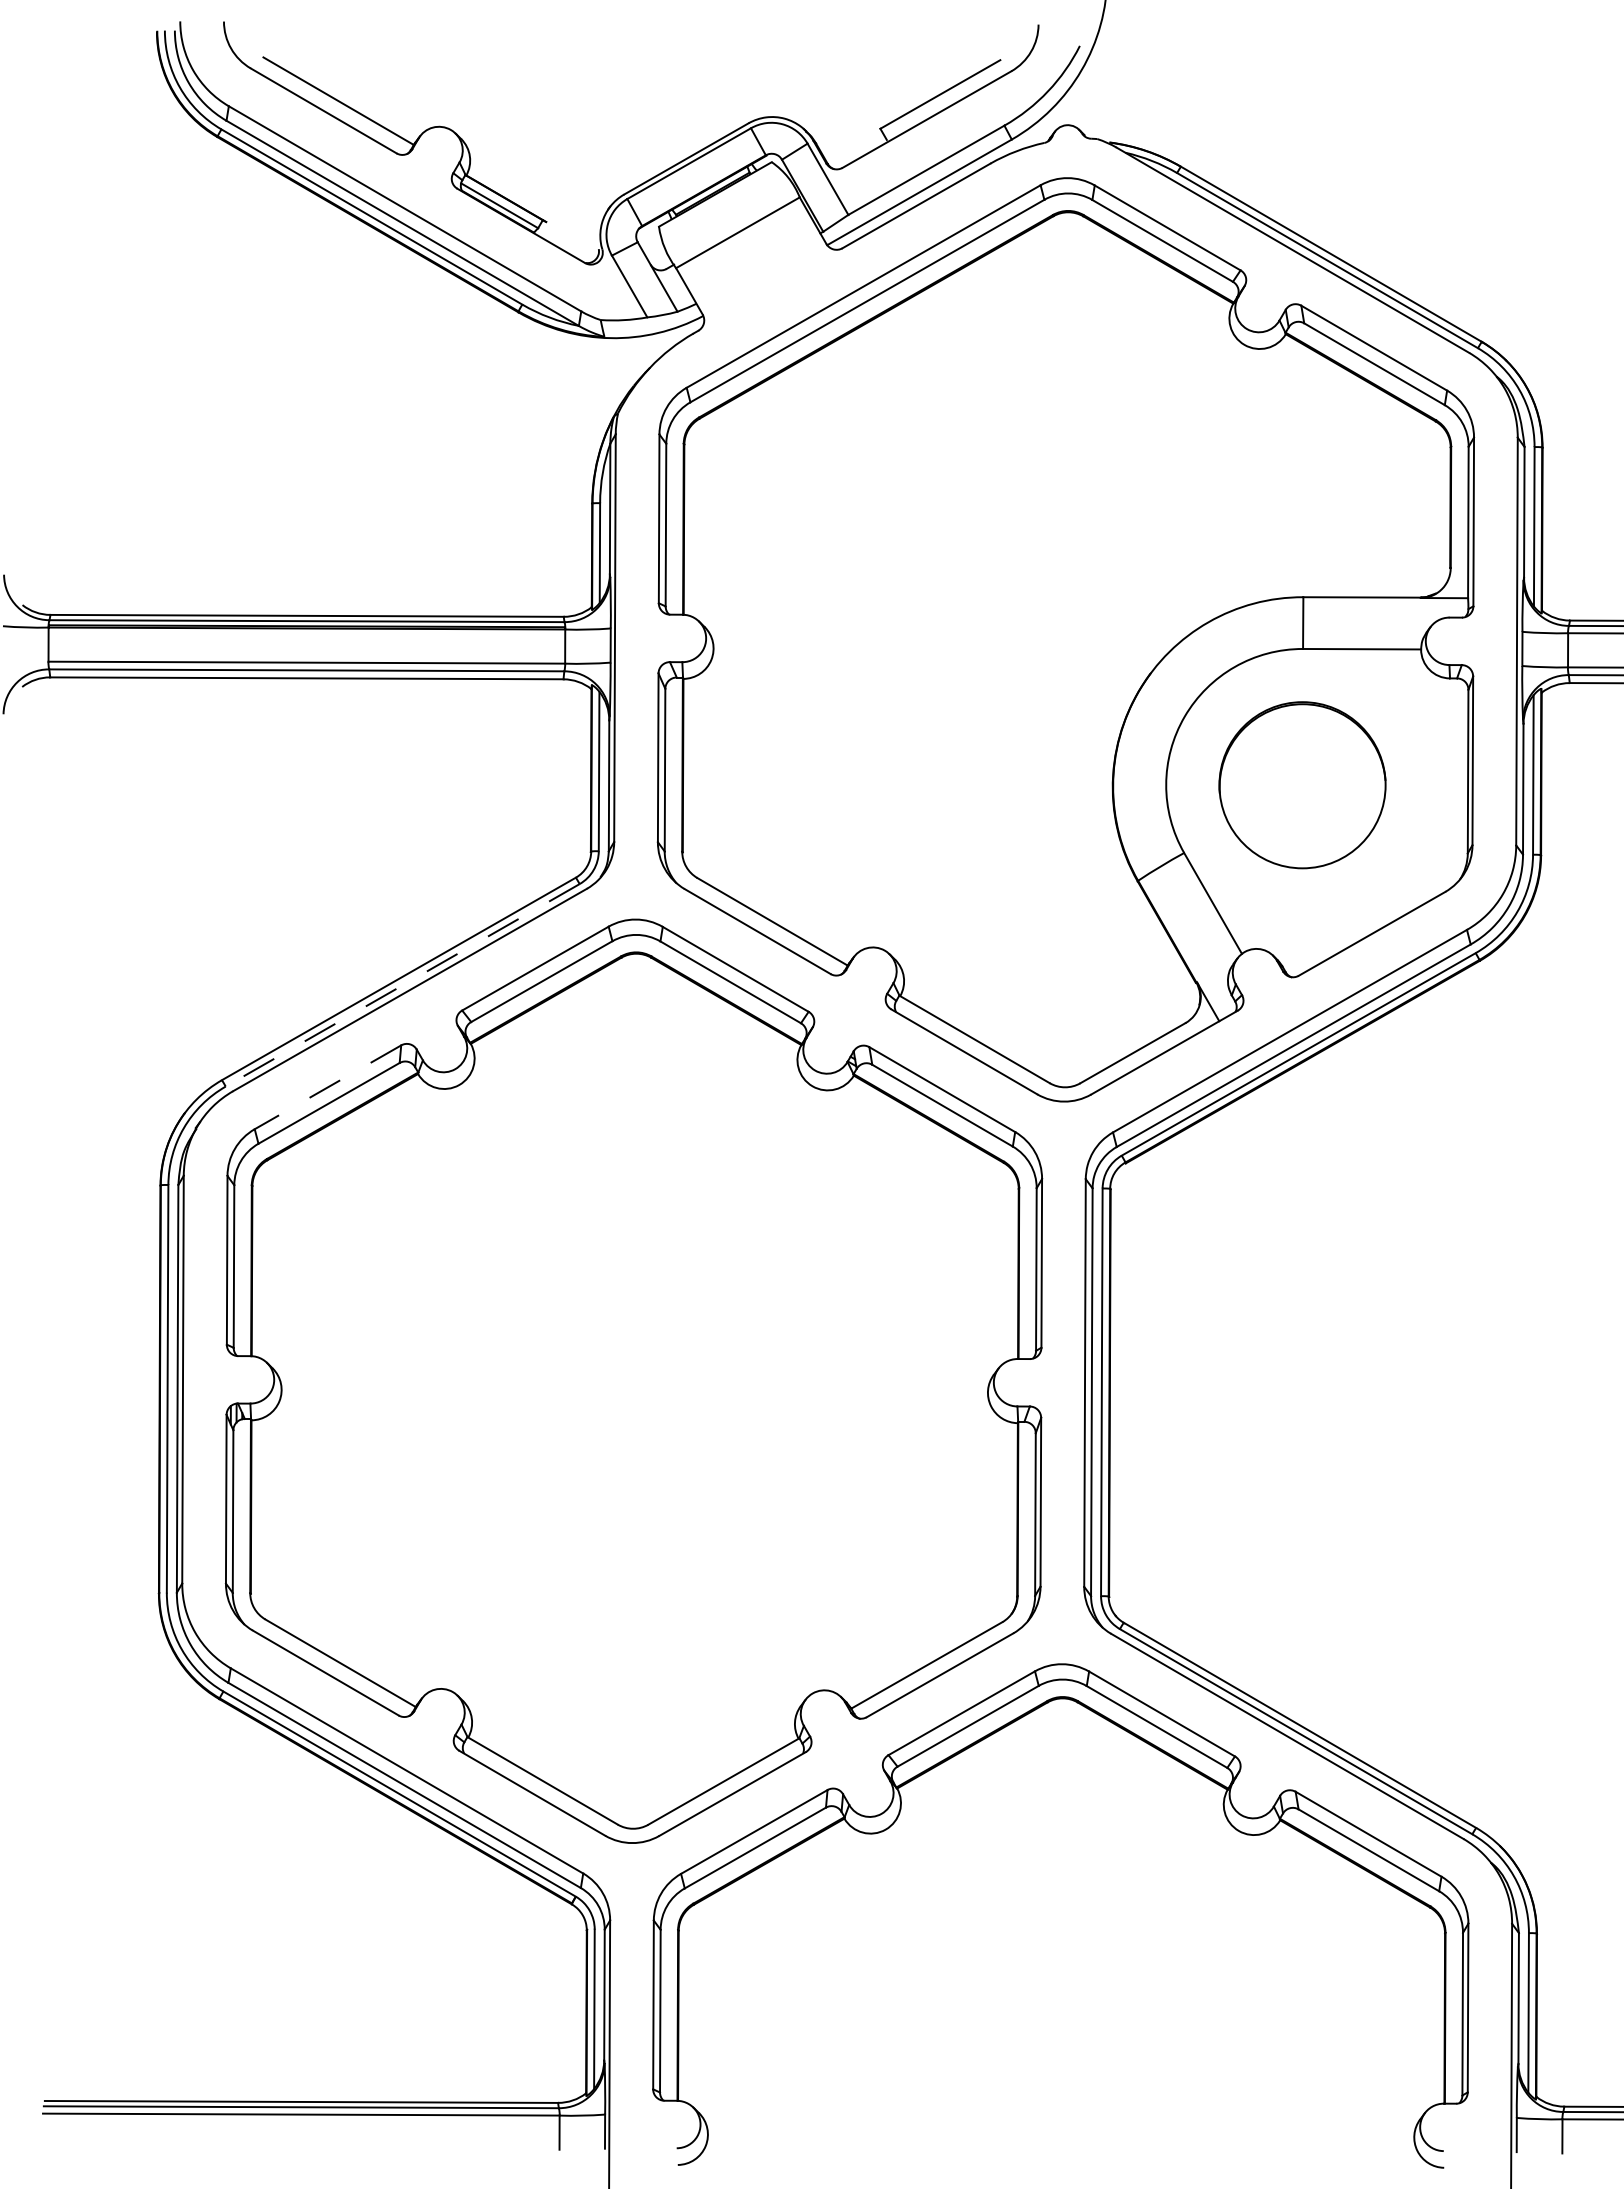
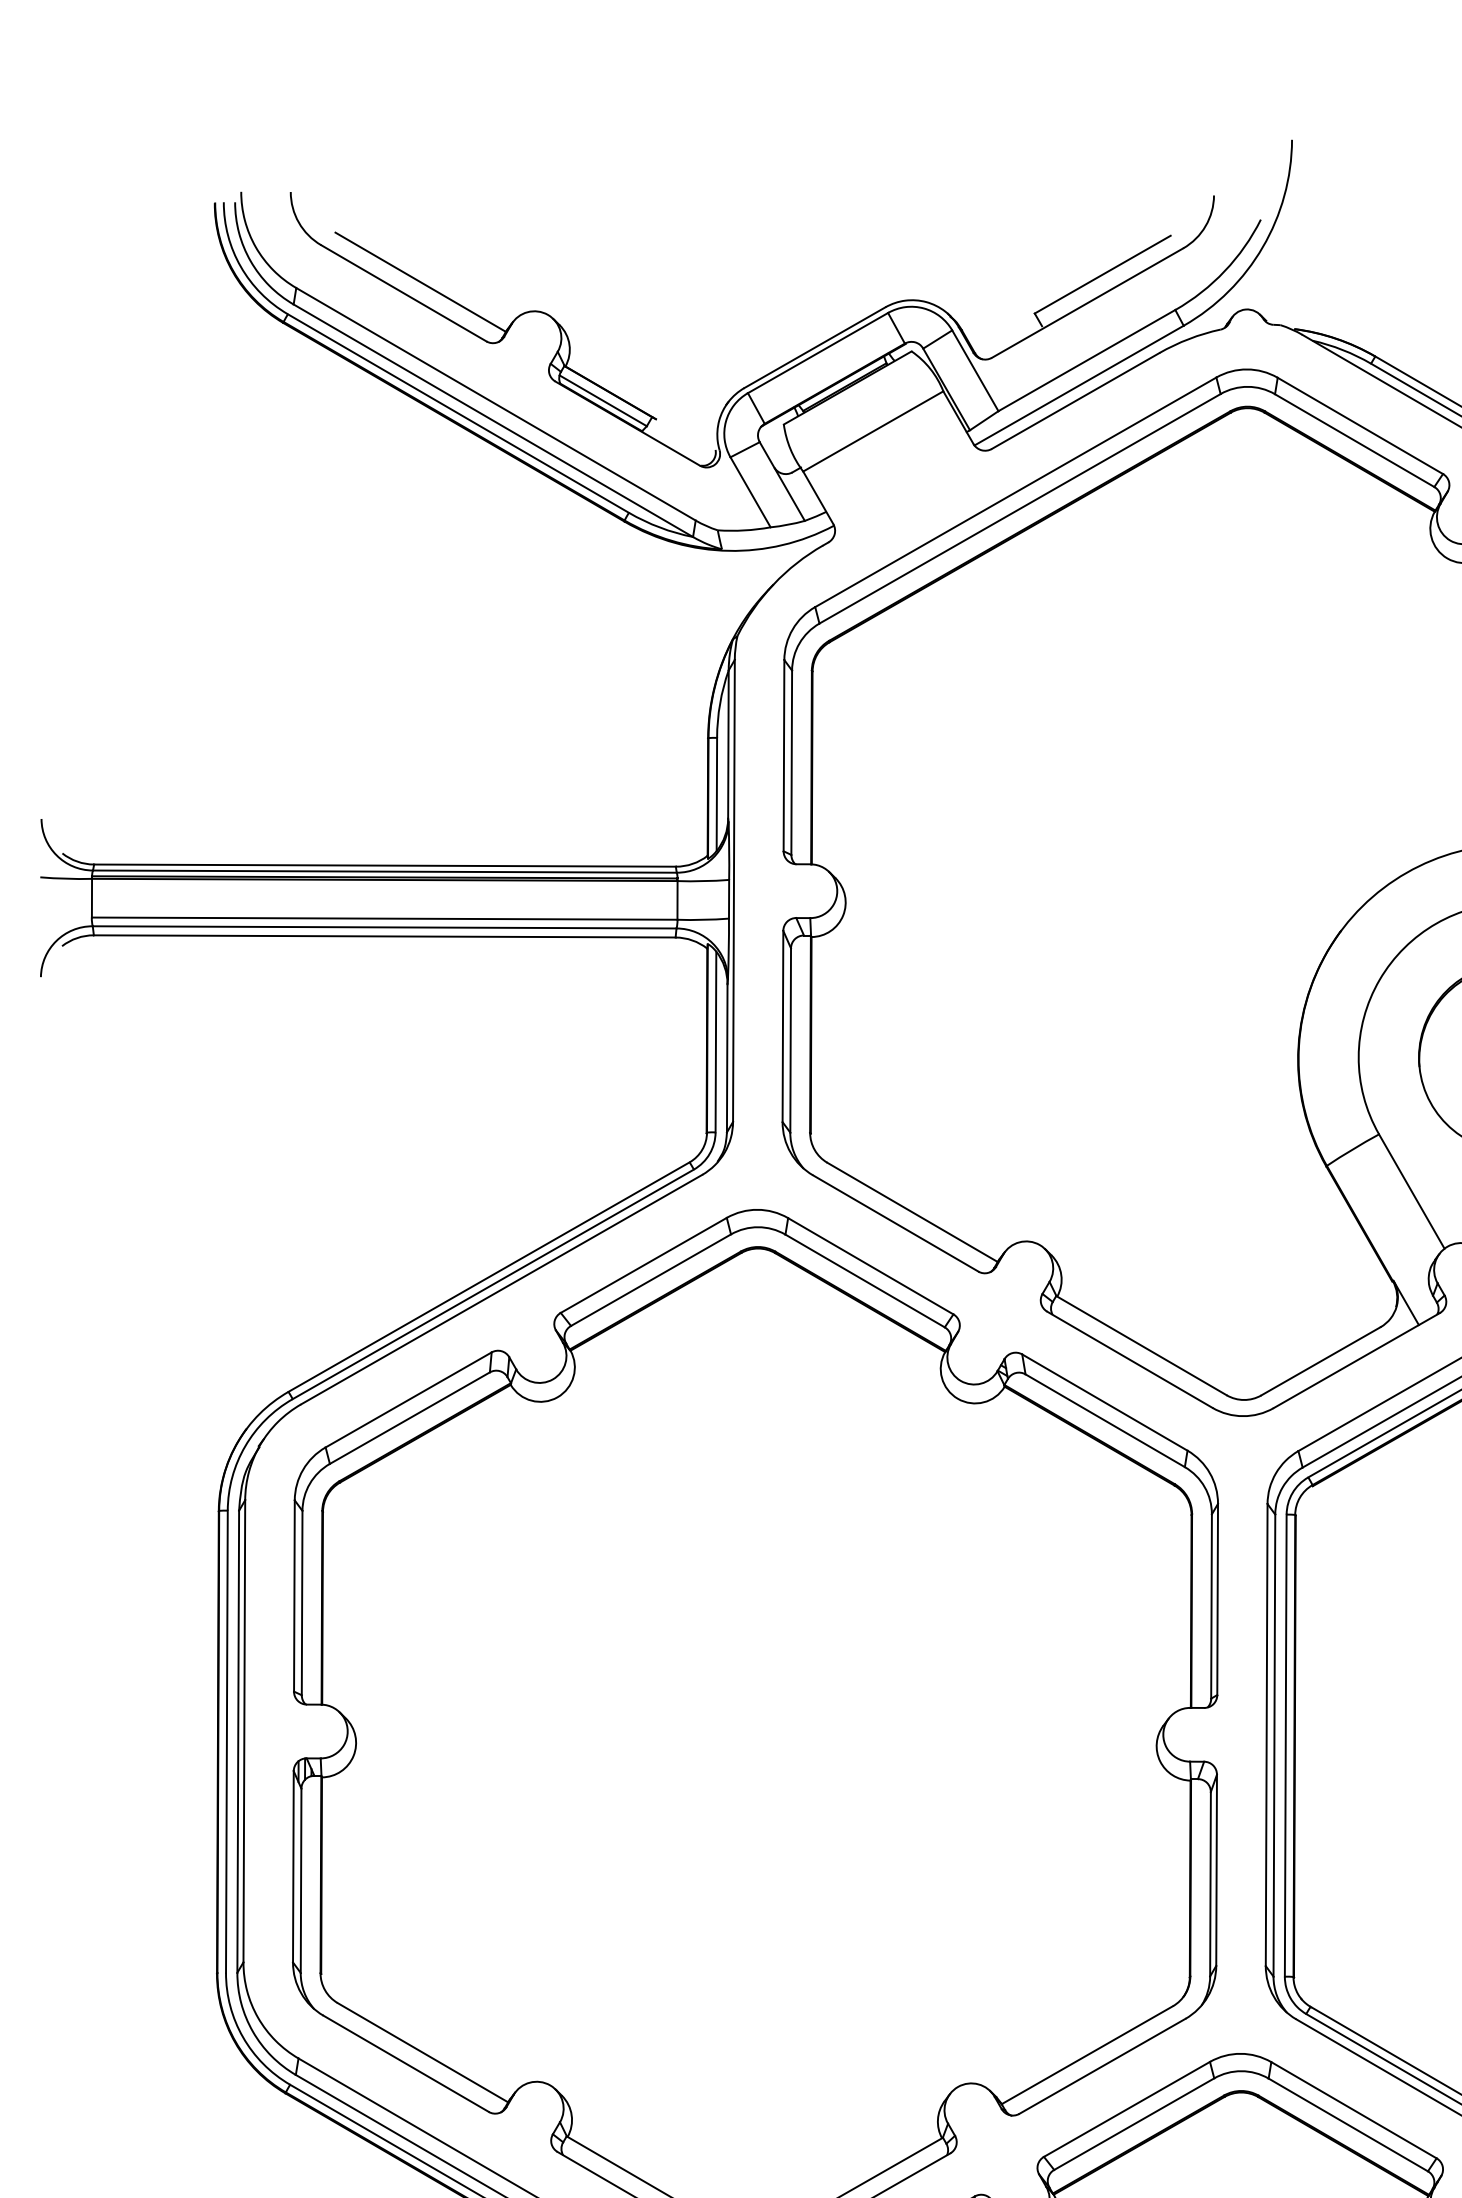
line: (402, 985) -> (493, 1284), dashed -> solid
line: (327, 1087) -> (408, 1400), dashed -> solid

